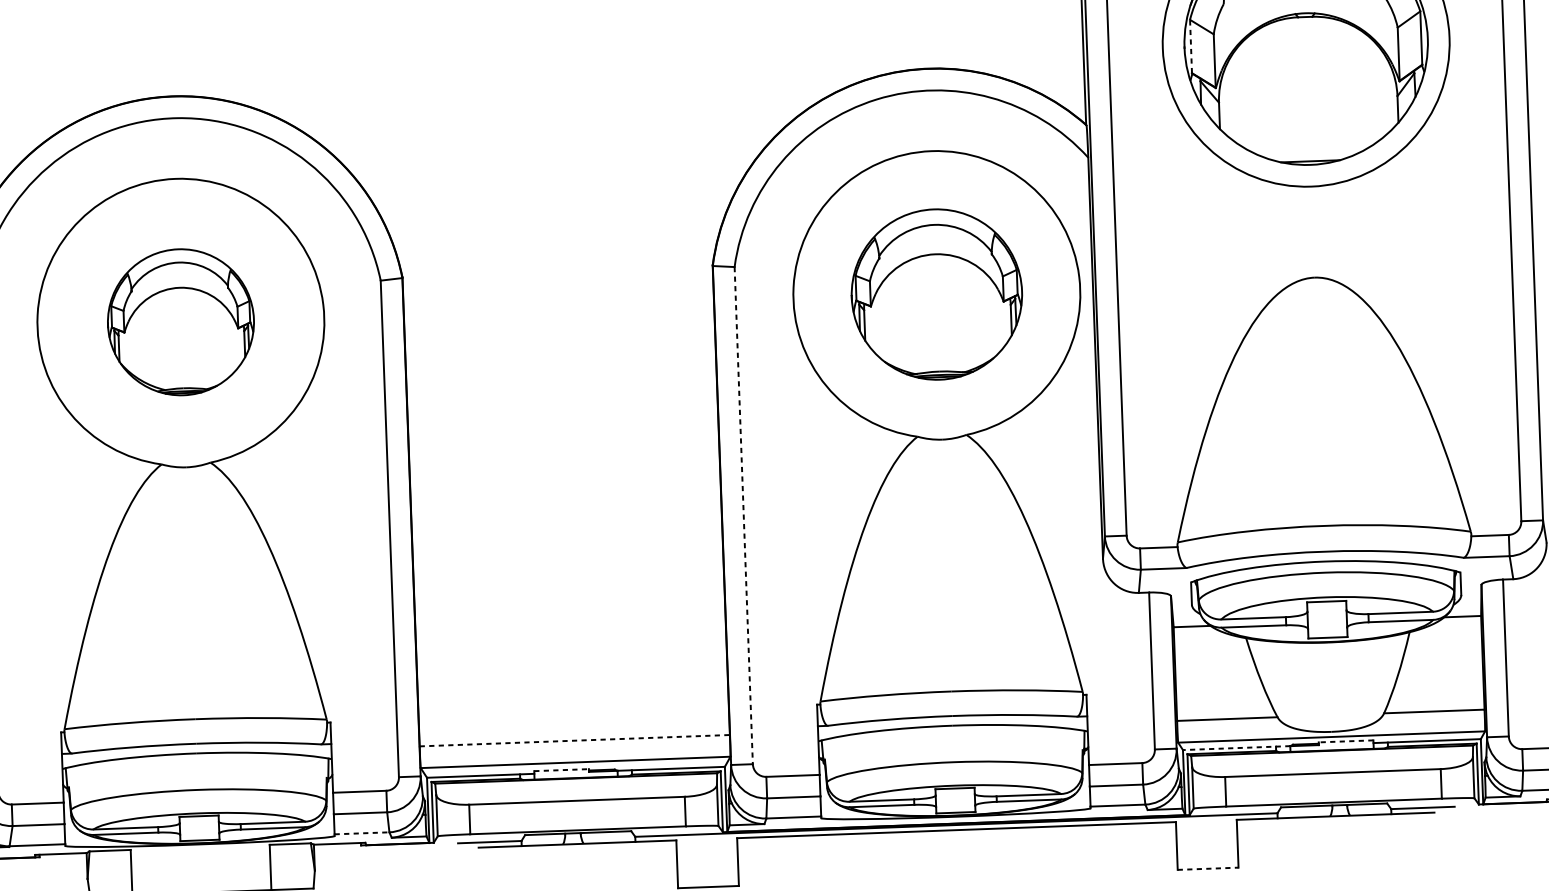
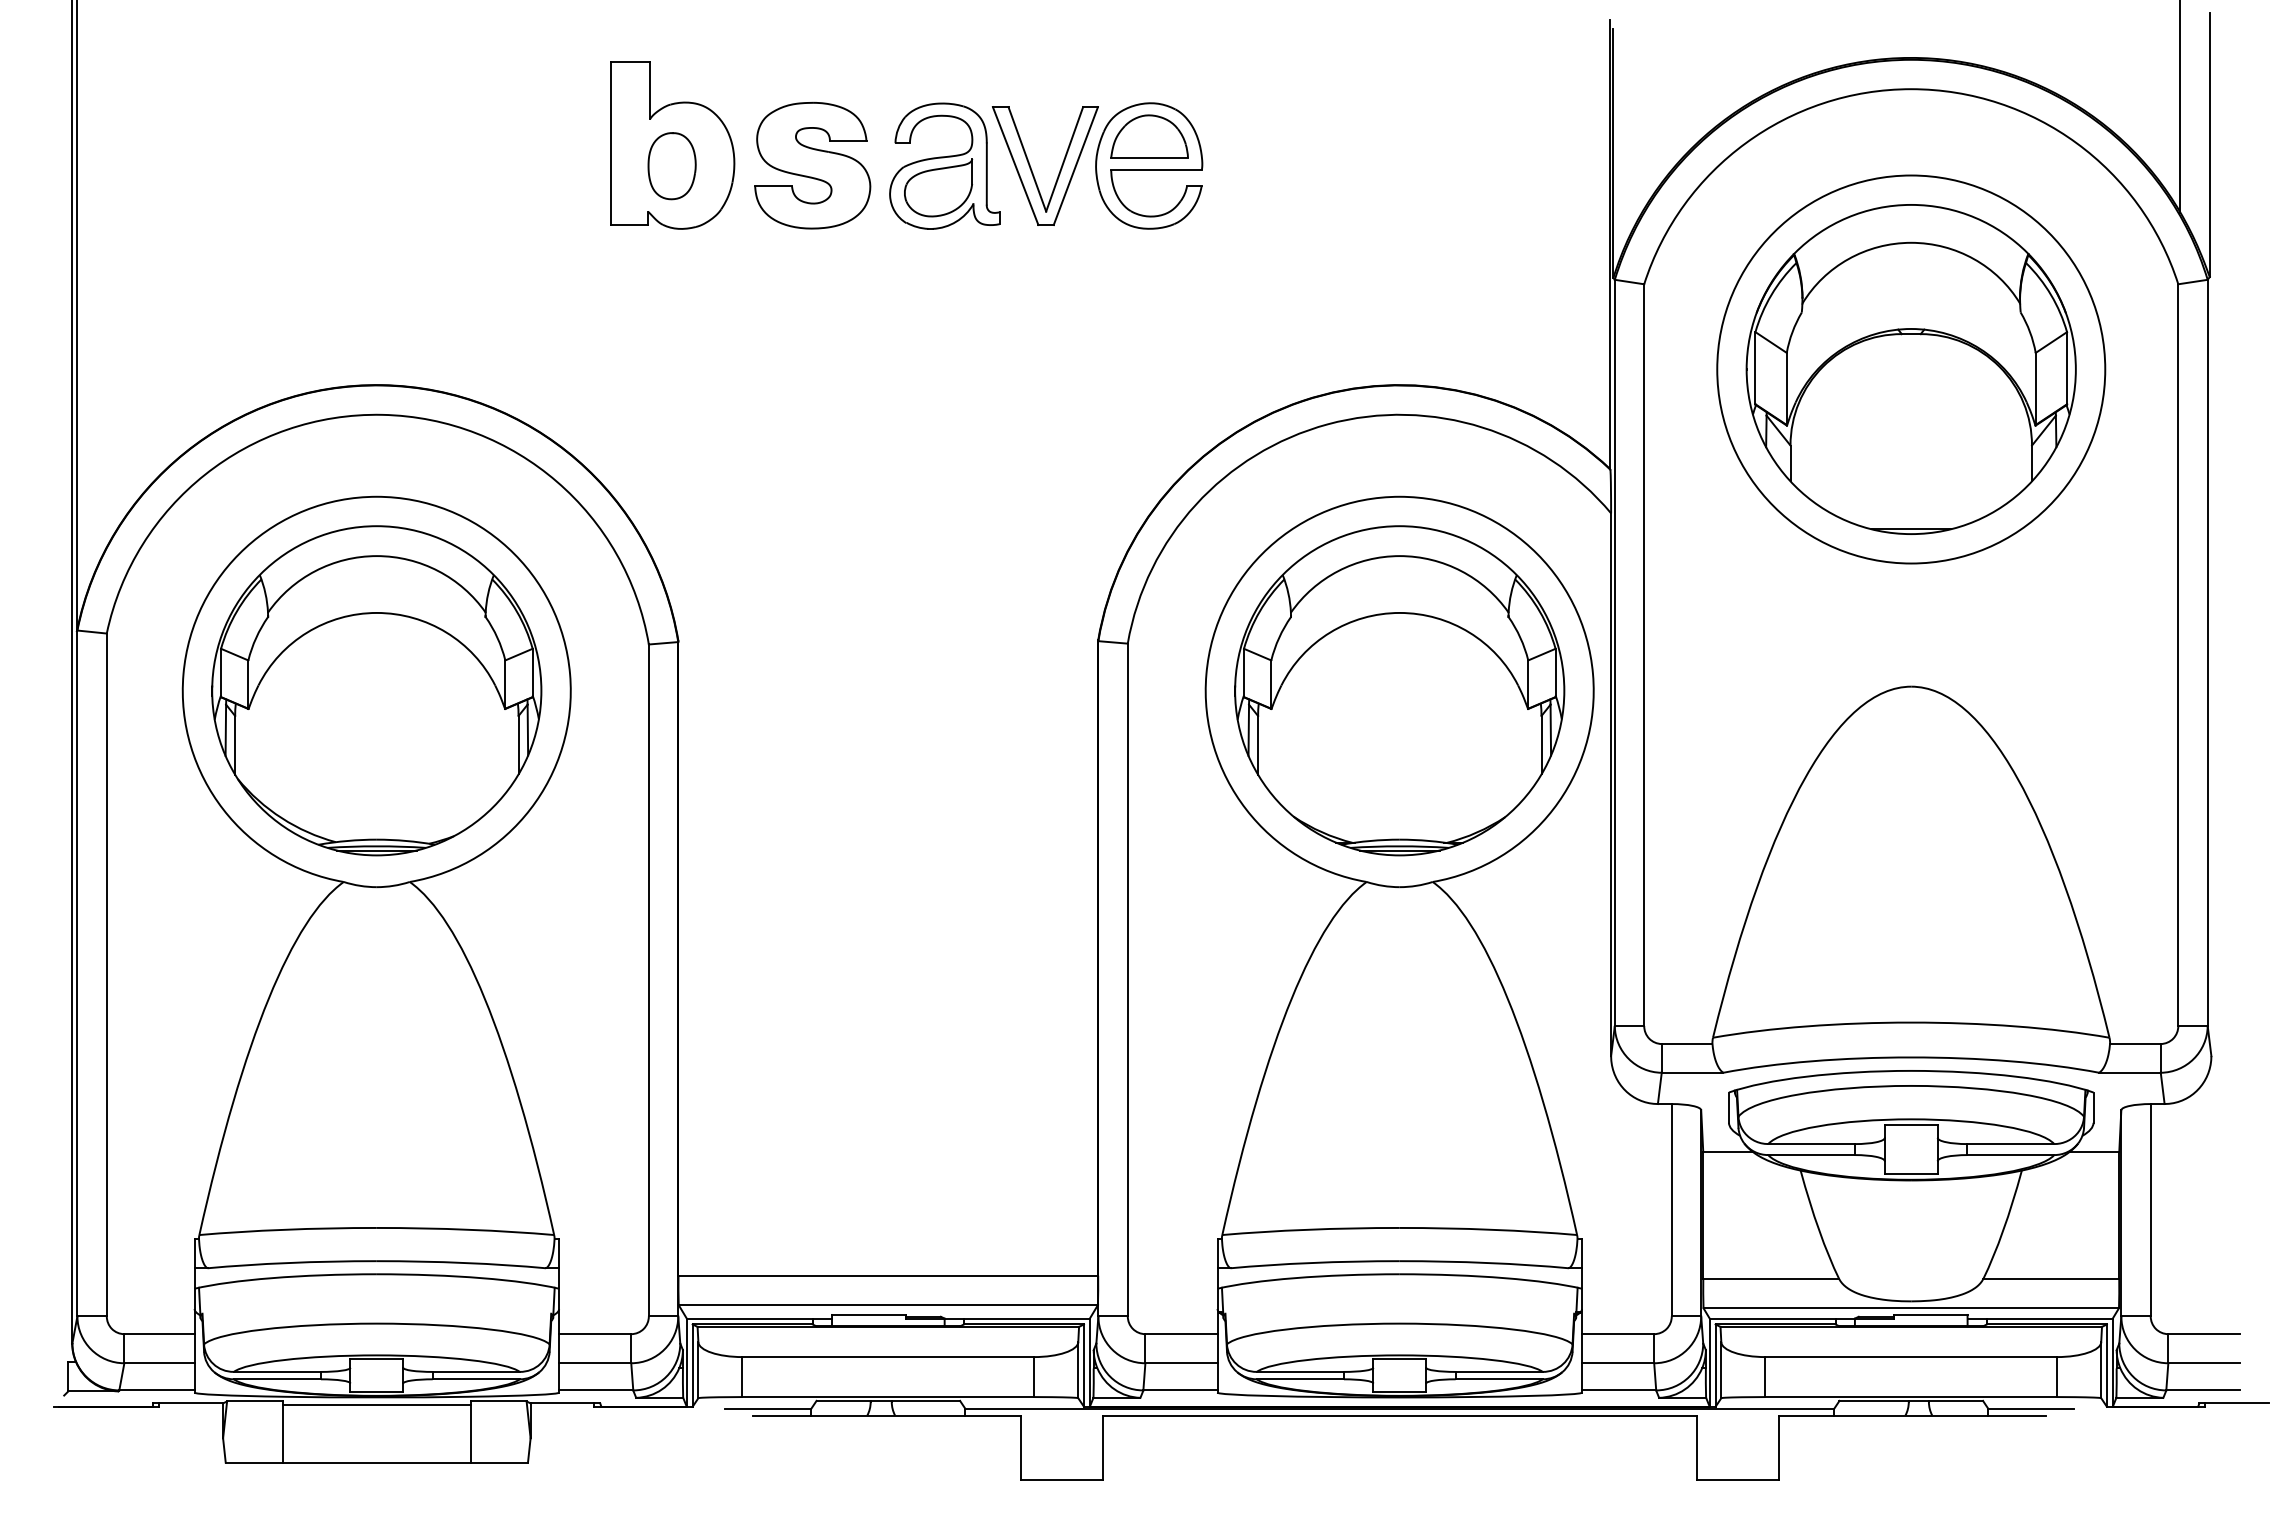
line: (1191, 45) -> (1755, 367), dashed -> solid
part: (936, 294) -> (1399, 690), size x1.43
part: (180, 322) -> (376, 690), size x1.67
line: (743, 516) -> (1127, 980), dashed -> solid
line: (574, 740) -> (888, 1275), dashed -> solid
line: (1346, 741) -> (1930, 1314), dashed -> solid
line: (1236, 748) -> (1782, 1318), dashed -> solid
line: (561, 769) -> (869, 1314), dashed -> solid
line: (362, 833) -> (596, 1390), dashed -> solid
line: (200, 849) -> (376, 1404), added
line: (1208, 868) -> (1738, 1480), dashed -> solid

